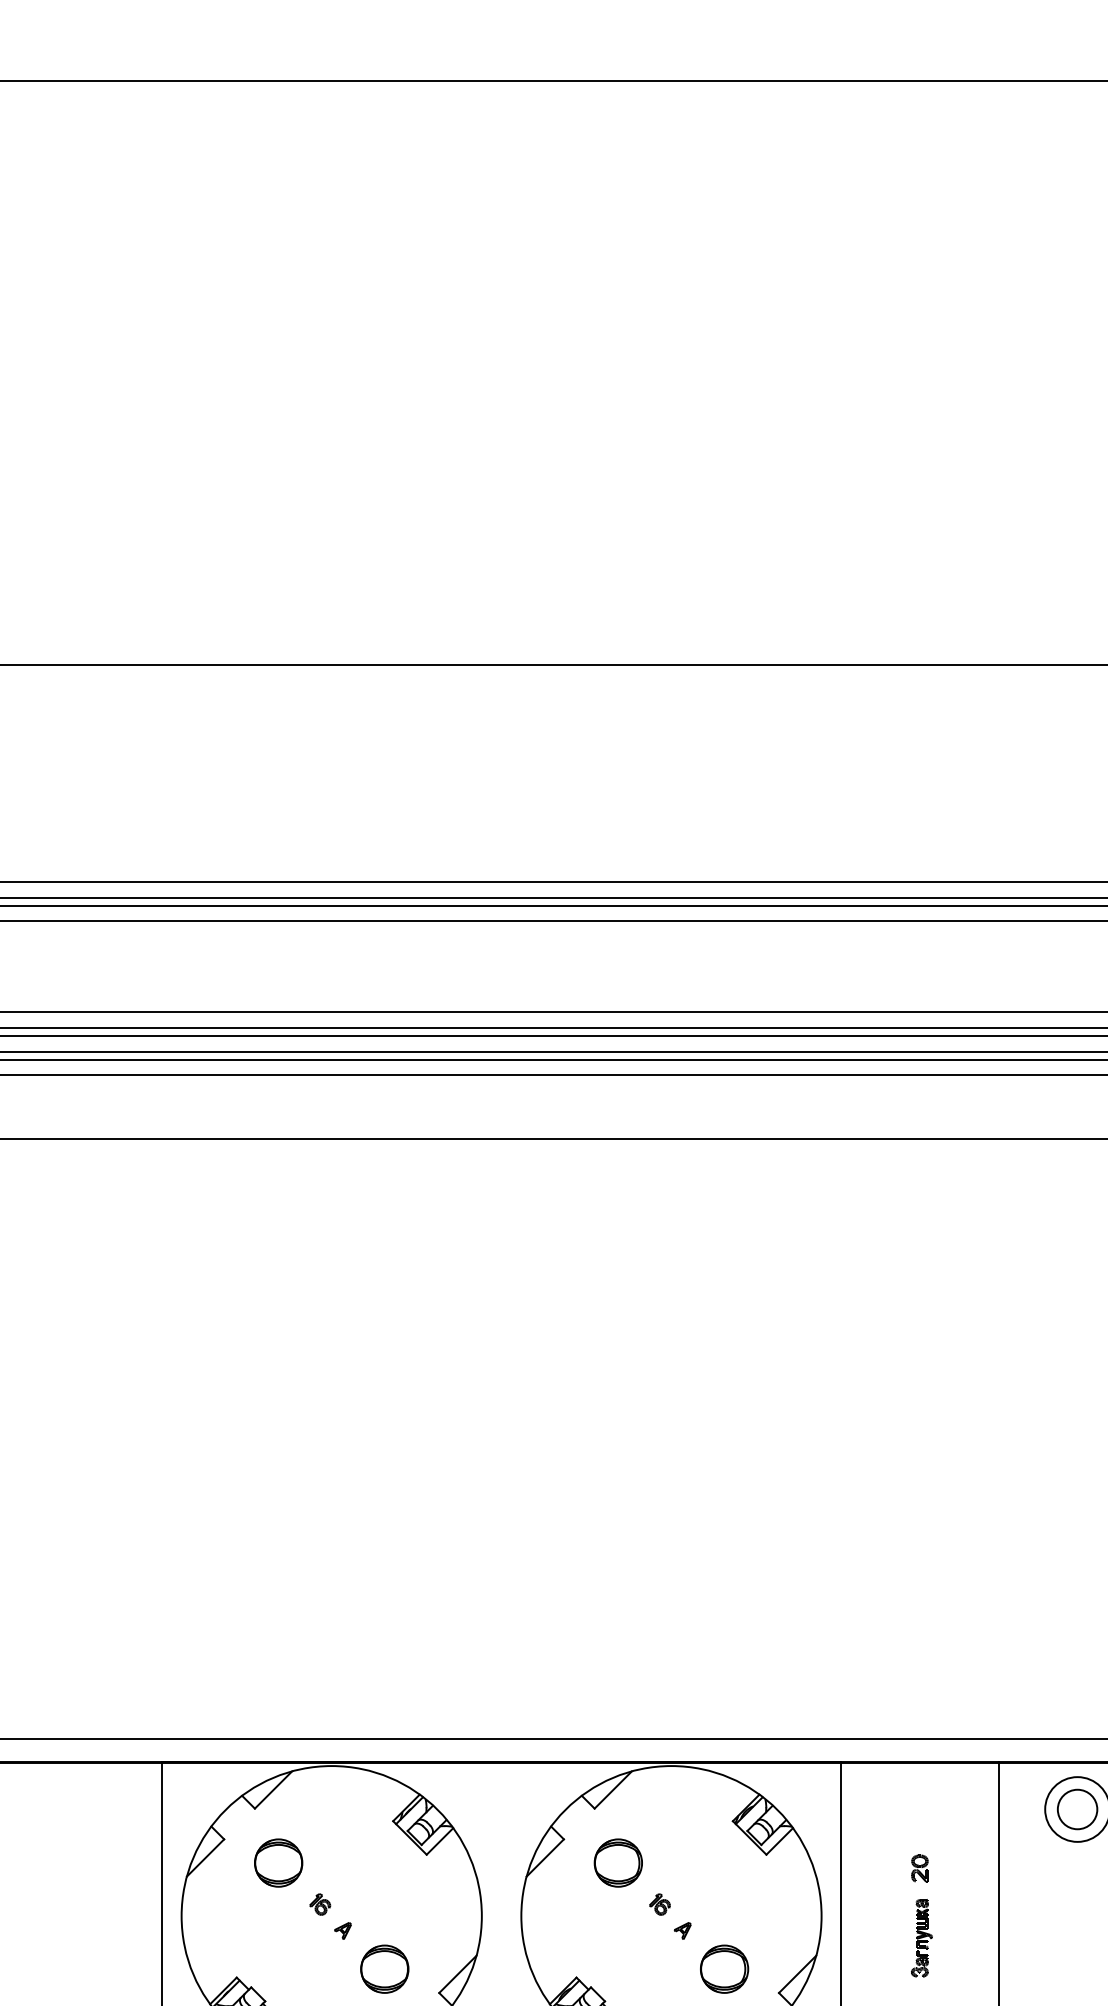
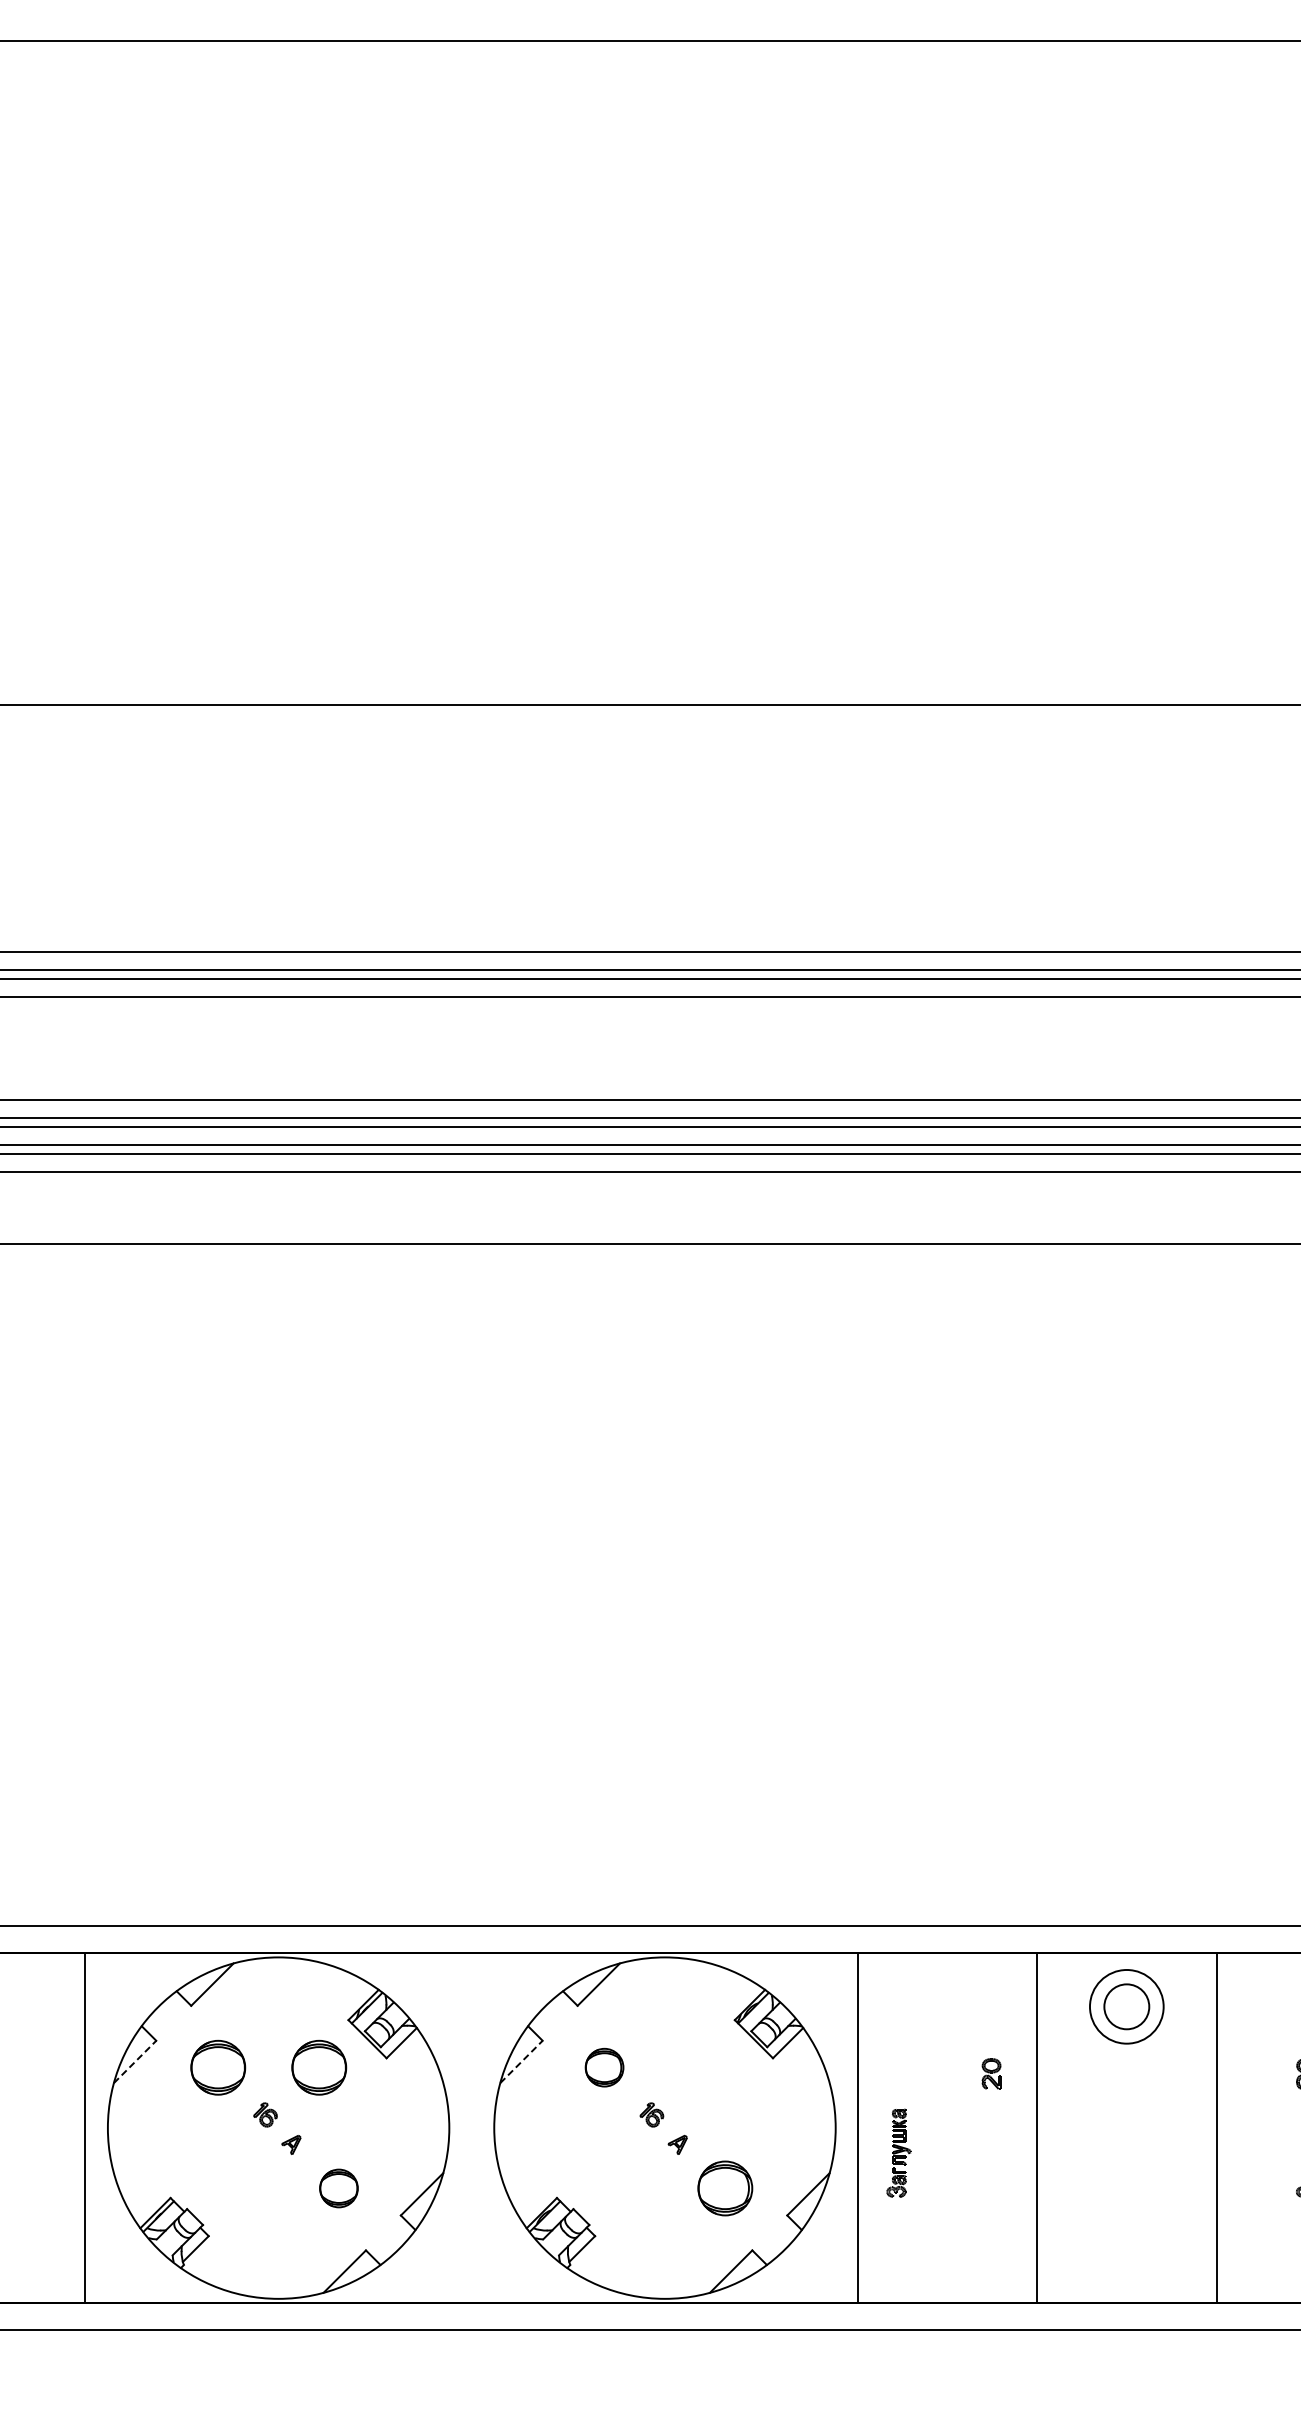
line: (205, 1857) -> (135, 2061), solid -> dashed
line: (545, 1857) -> (521, 2061), solid -> dashed
part: (367, 1862) -> (319, 2067), added
part: (618, 1862) -> (604, 2067), size x0.7
part: (919, 1868) -> (991, 2073), moved
part: (921, 1937) -> (898, 2152), moved
part: (384, 1969) -> (338, 2188), size x0.7

